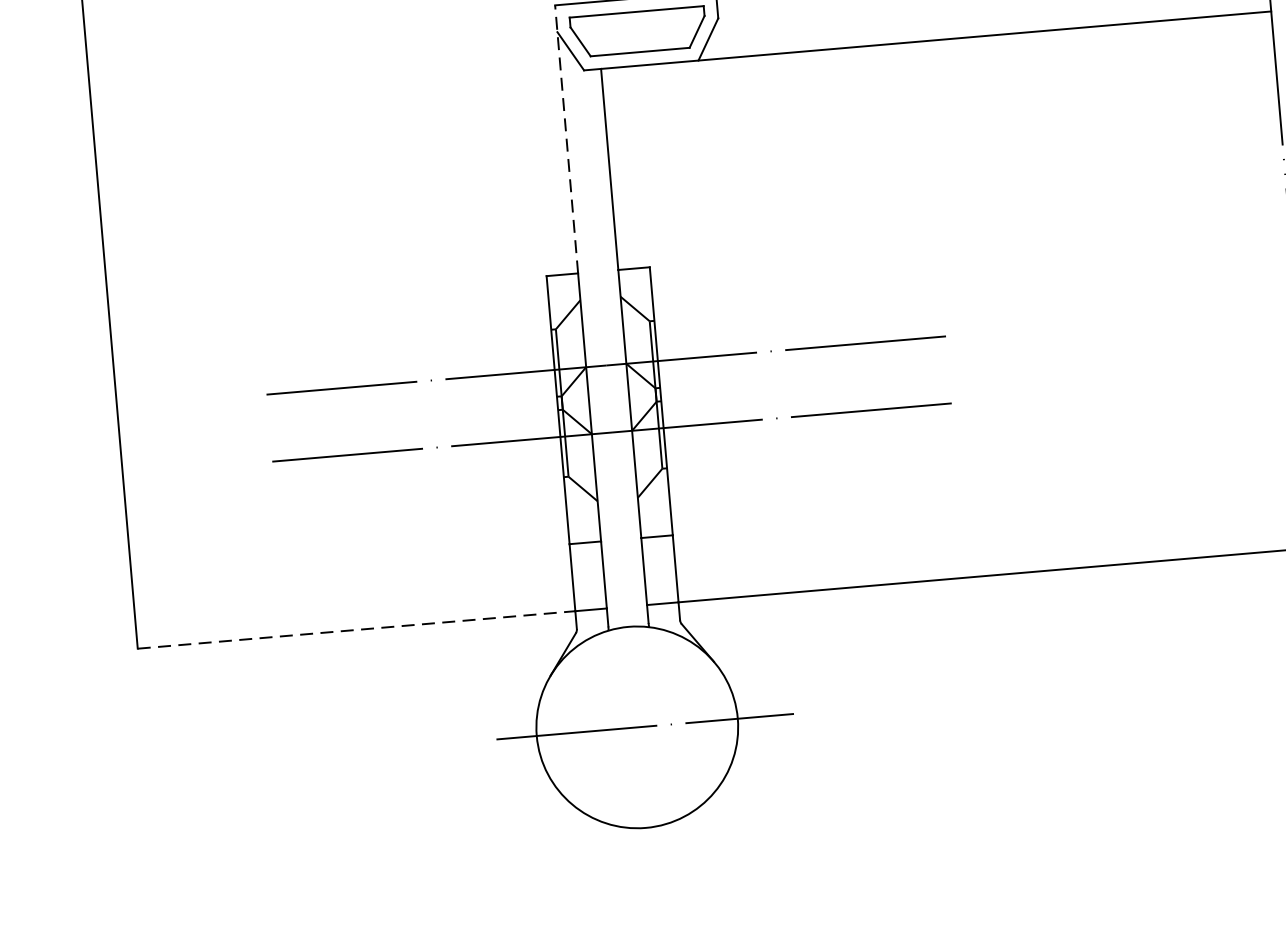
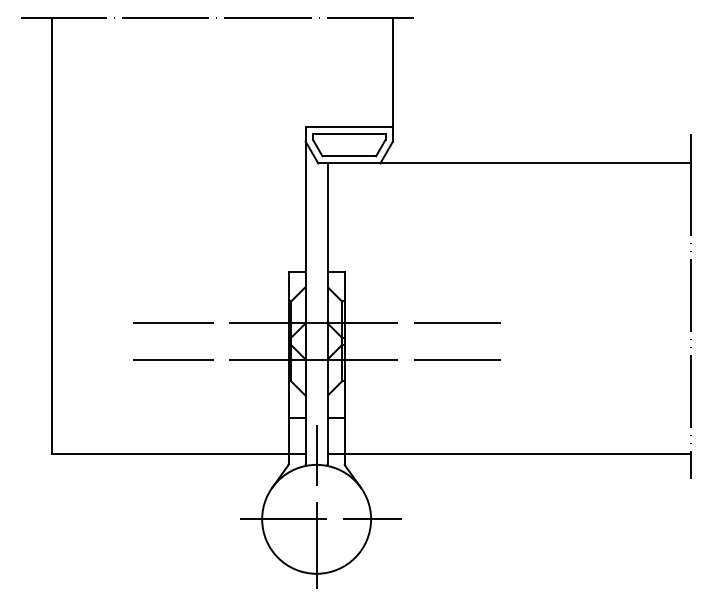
line: (566, 138) -> (305, 199), dashed -> solid
line: (357, 628) -> (170, 453), dashed -> solid
line: (635, 703) -> (316, 506), added

